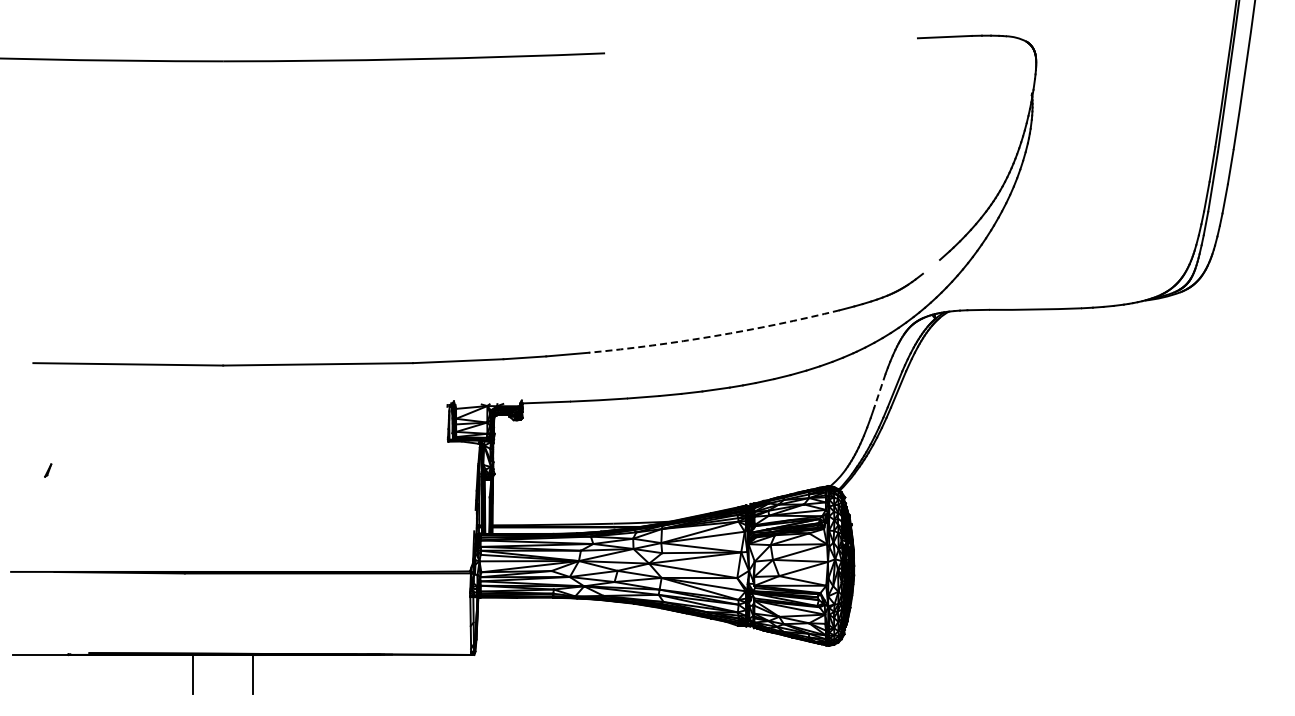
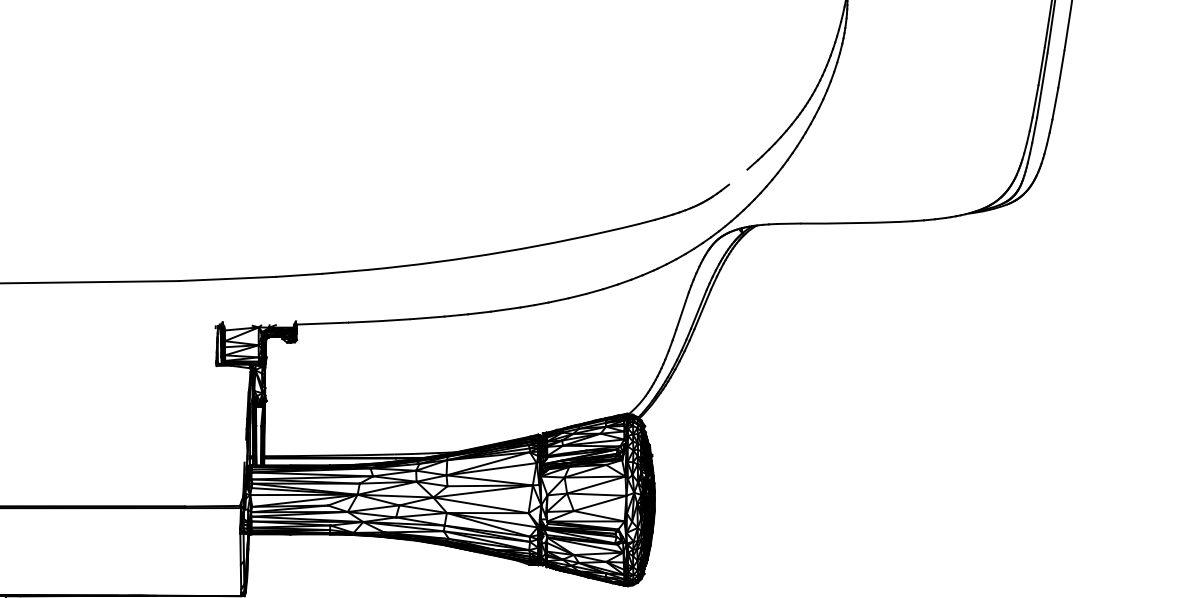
arc: (715, 336) -> (505, 252), dashed -> solid
line: (879, 391) -> (682, 311), dashed -> solid

